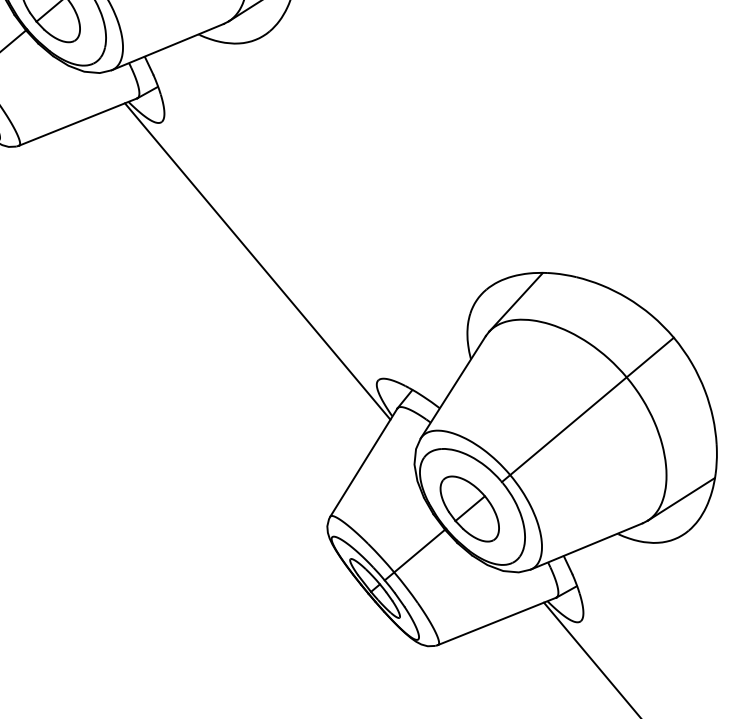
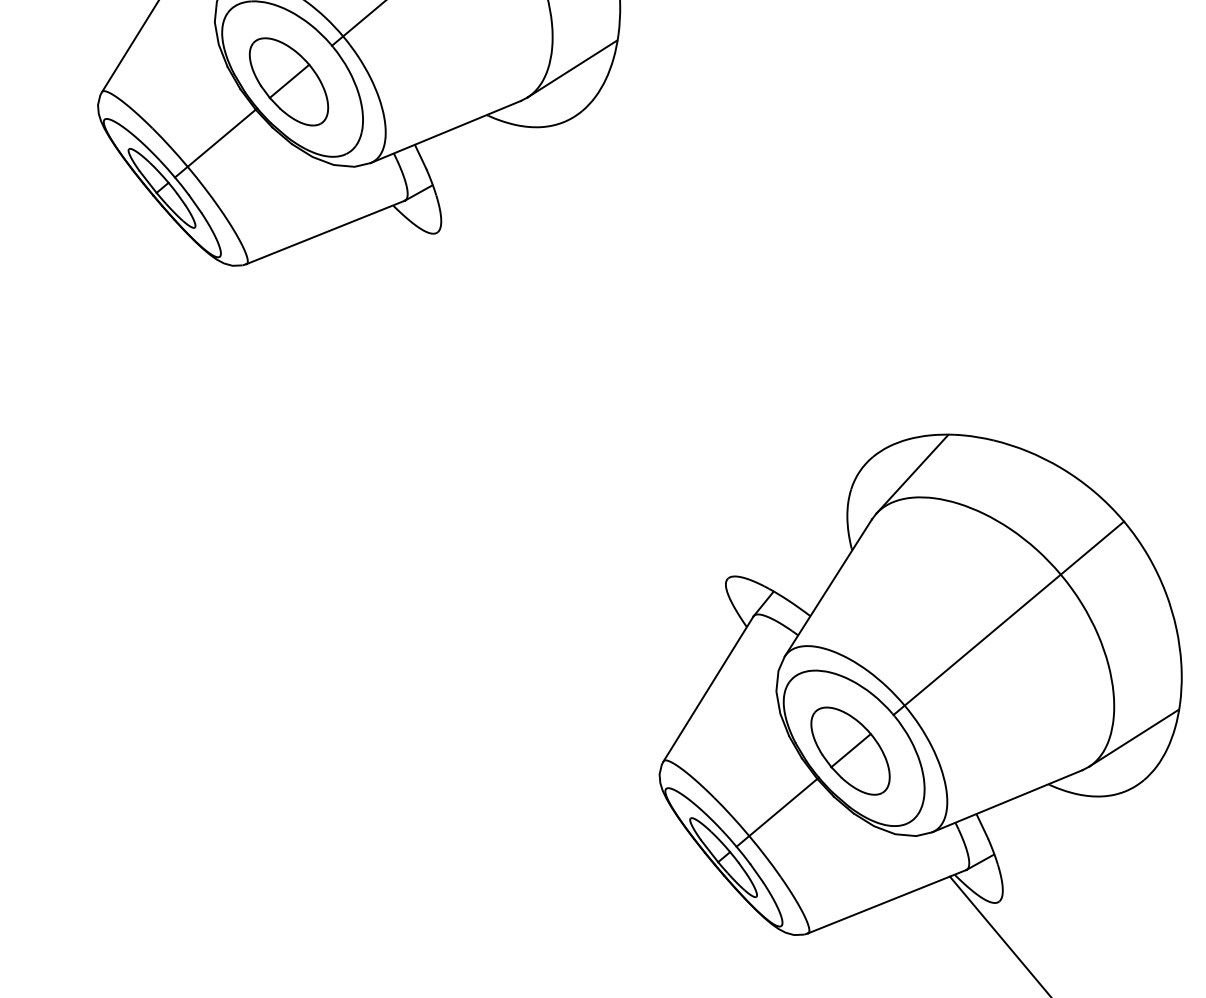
line: (257, 261) -> (566, 419), removed

